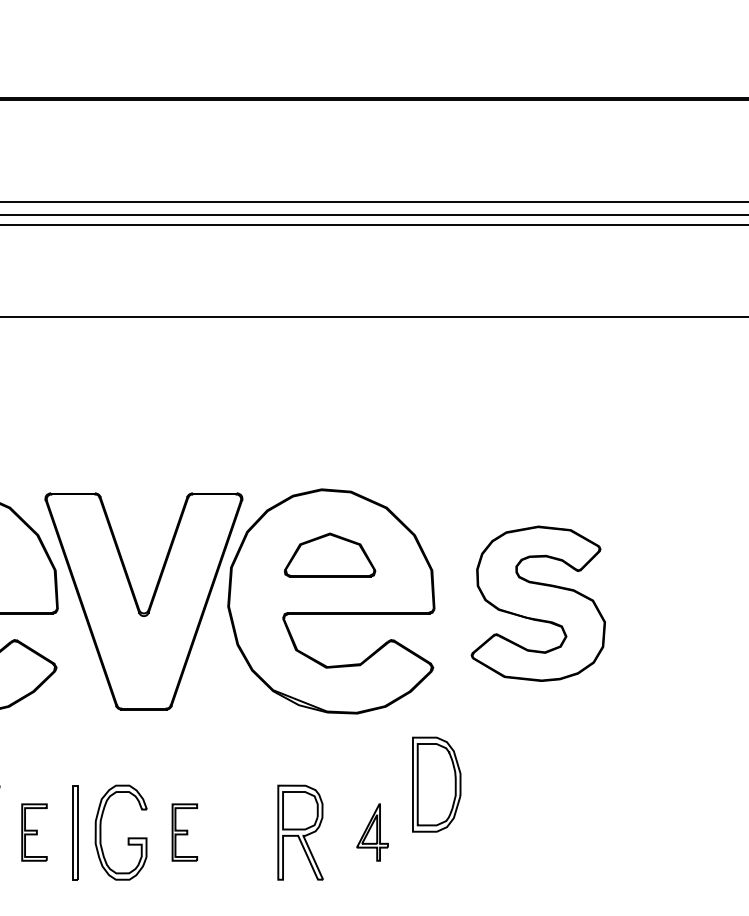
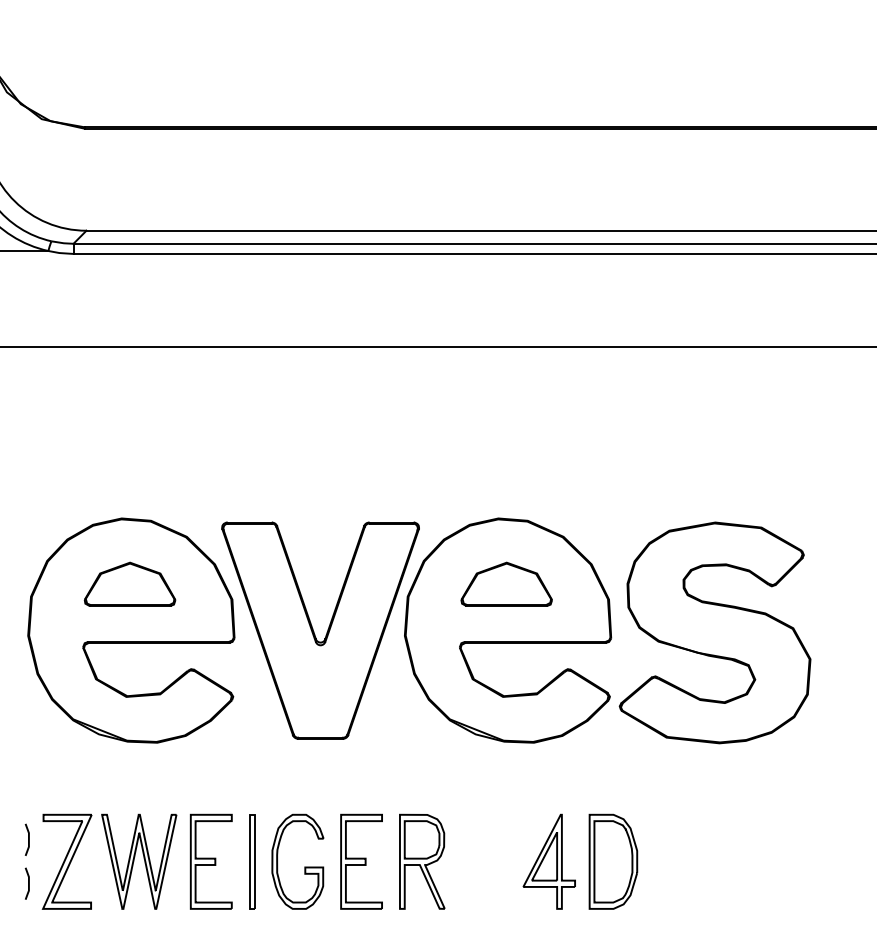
part: (537, 603) -> (714, 632), size x1.43
part: (436, 784) -> (613, 861), moved
part: (33, 832) -> (210, 861), size x1.67
part: (184, 832) -> (361, 861), size x1.67
part: (300, 832) -> (422, 861), moved
part: (371, 832) -> (548, 861), size x1.67

